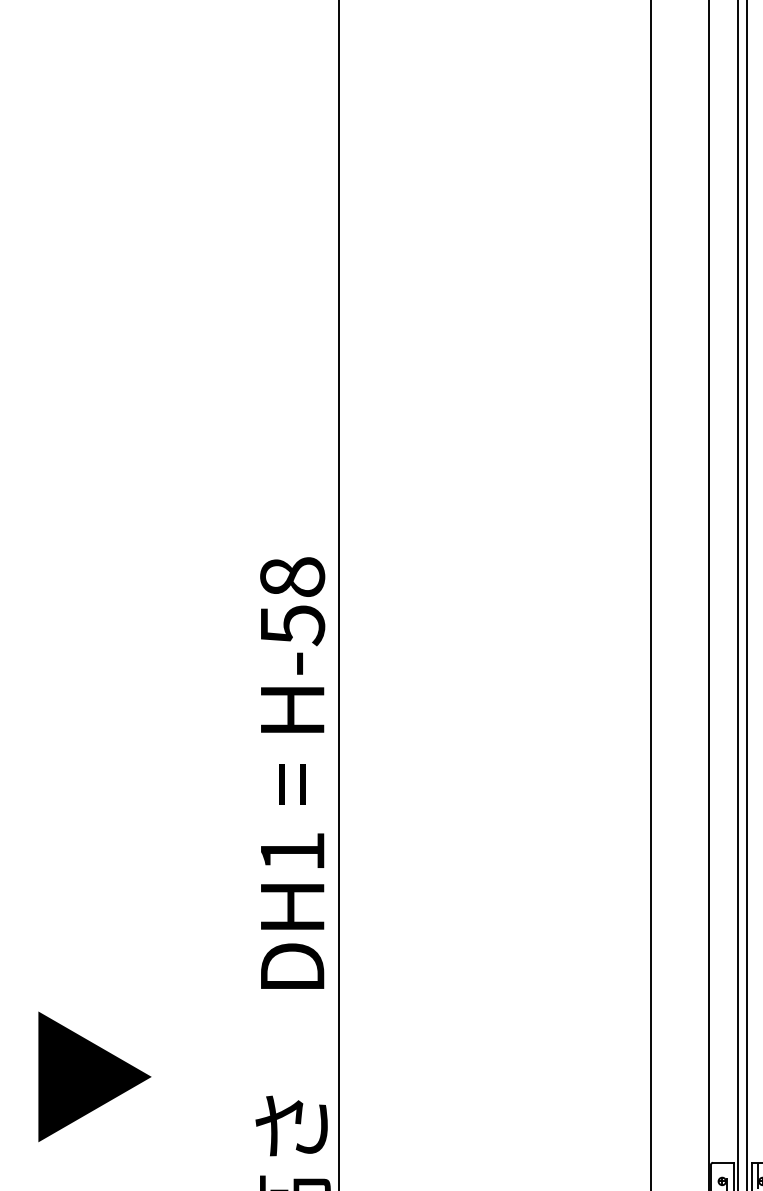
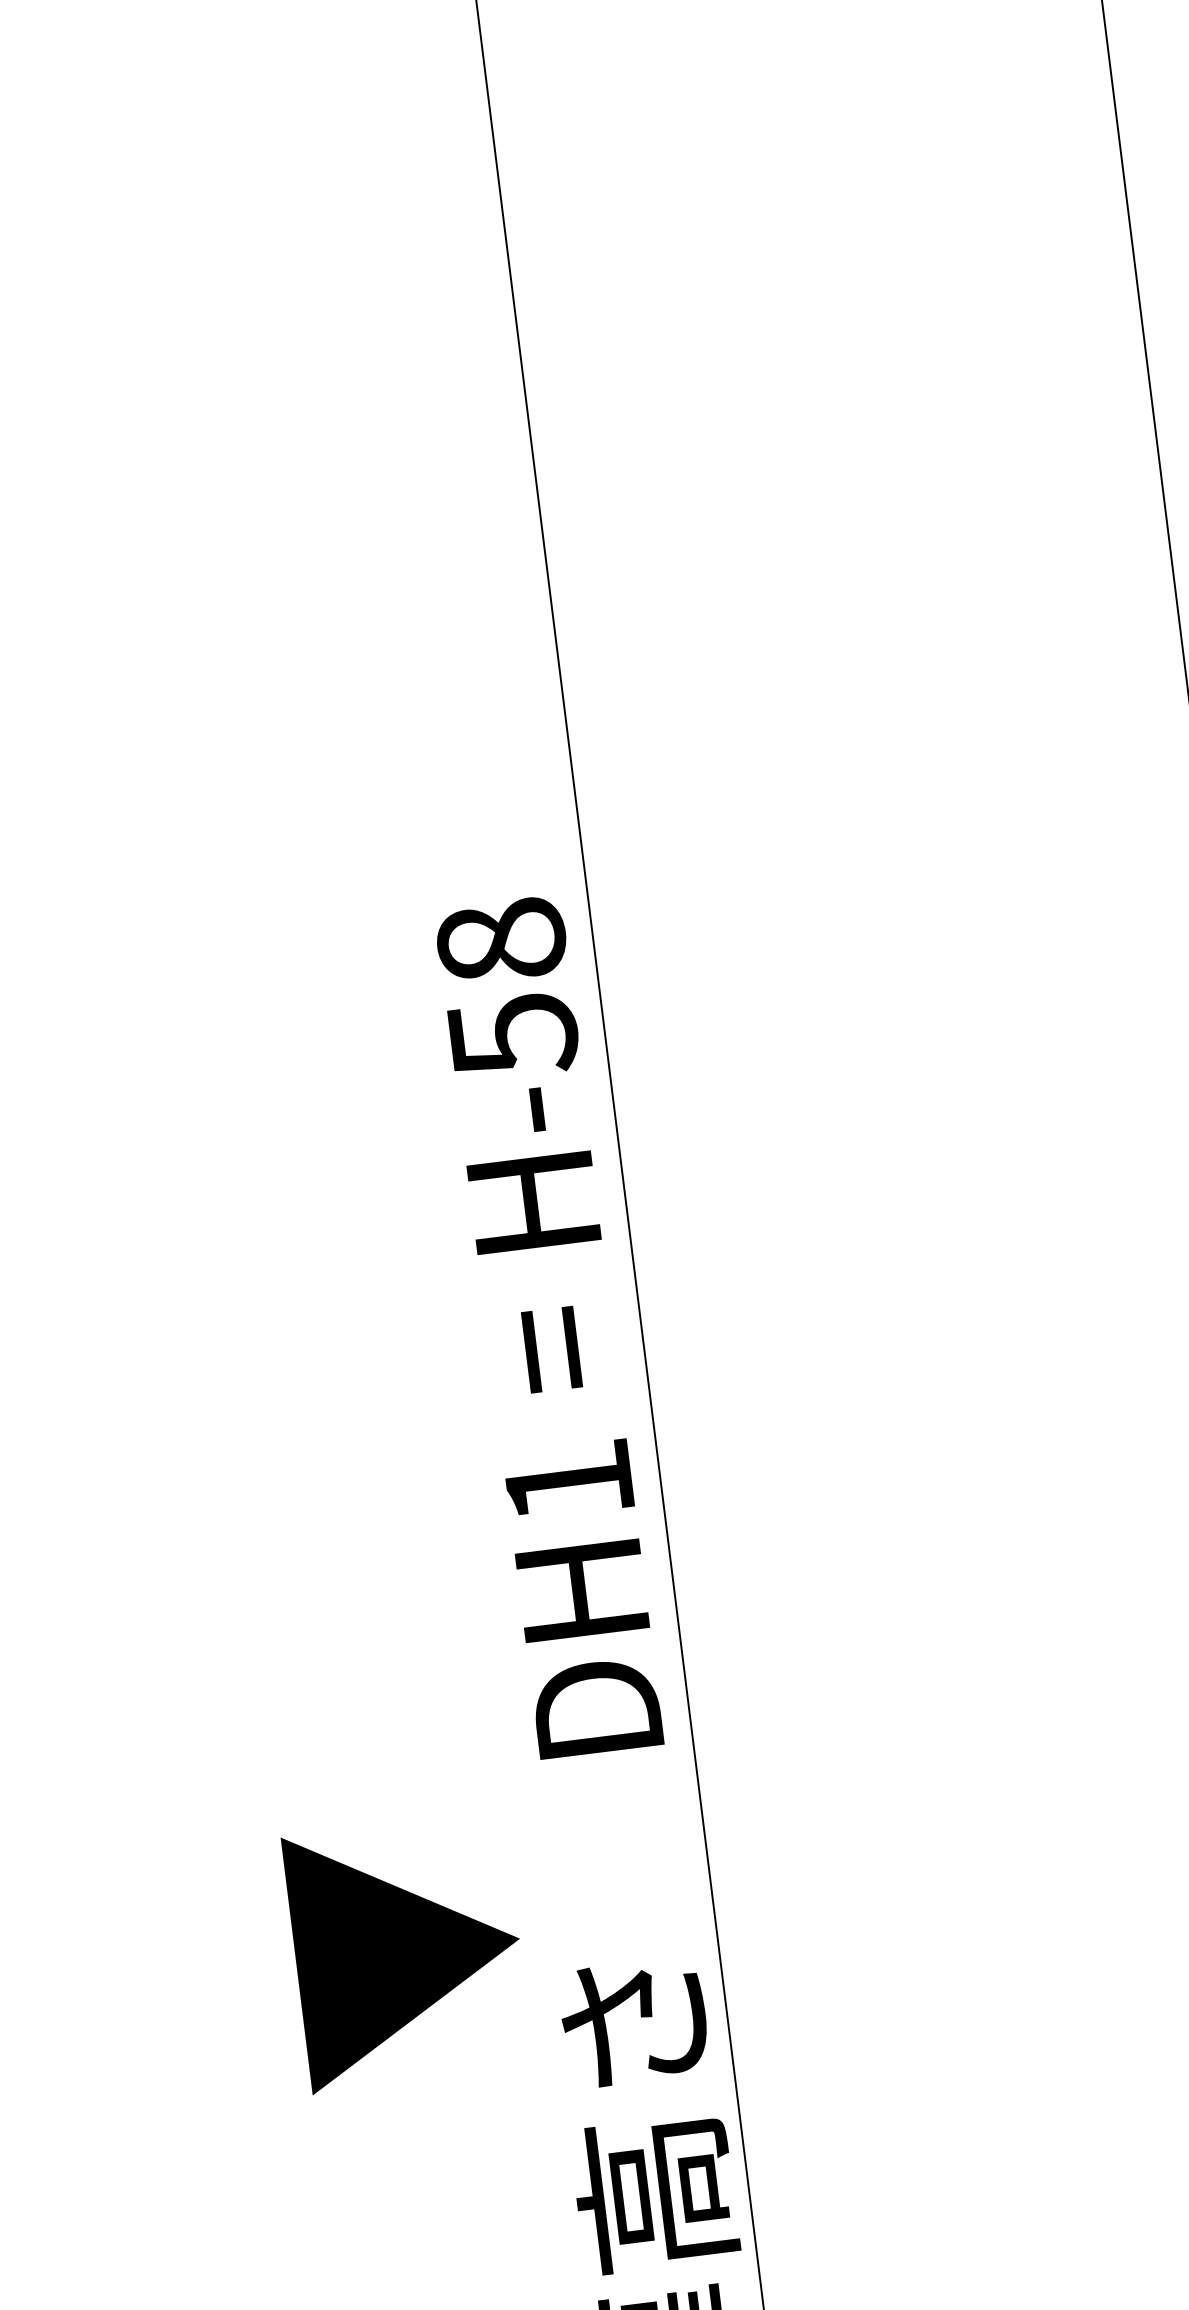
part: (94, 1076) -> (407, 1951), moved

